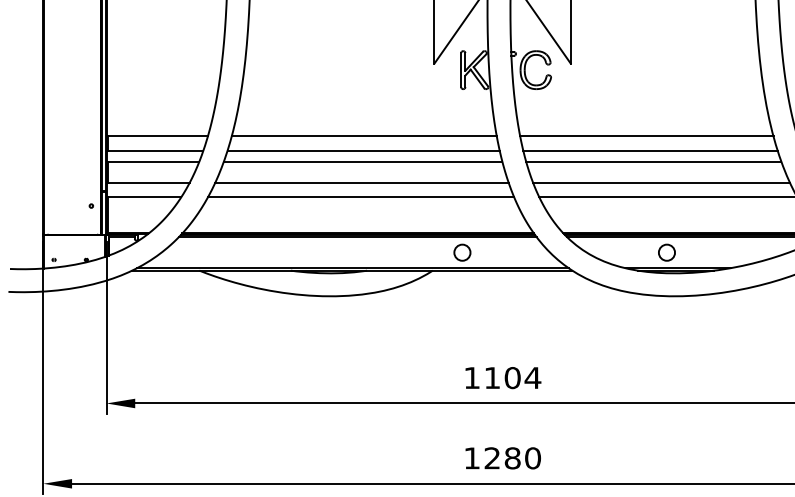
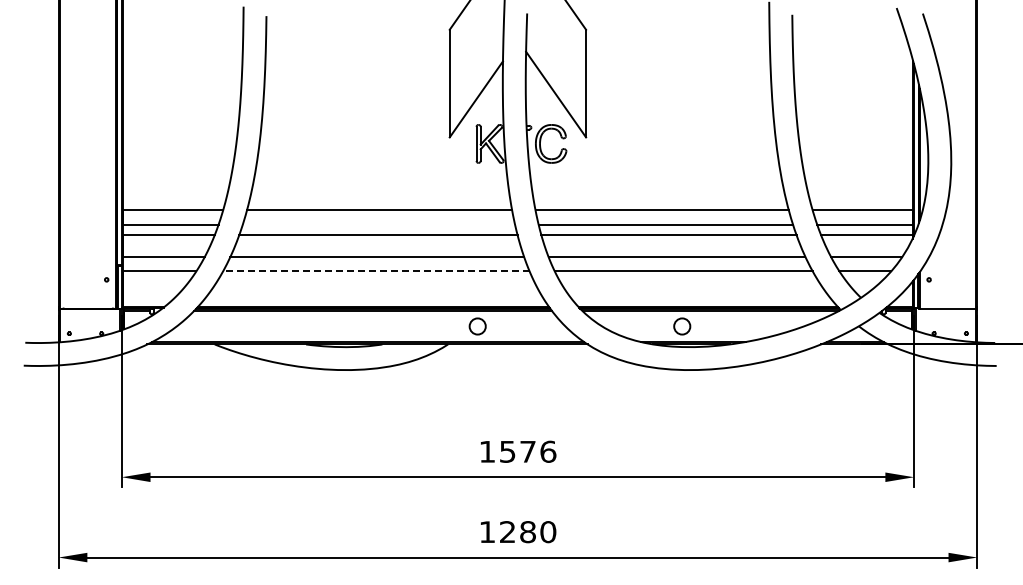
line: (363, 150) -> (378, 224), removed
line: (360, 197) -> (375, 271), solid -> dashed
text: (513, 377) -> (528, 451), 1104 -> 1576

